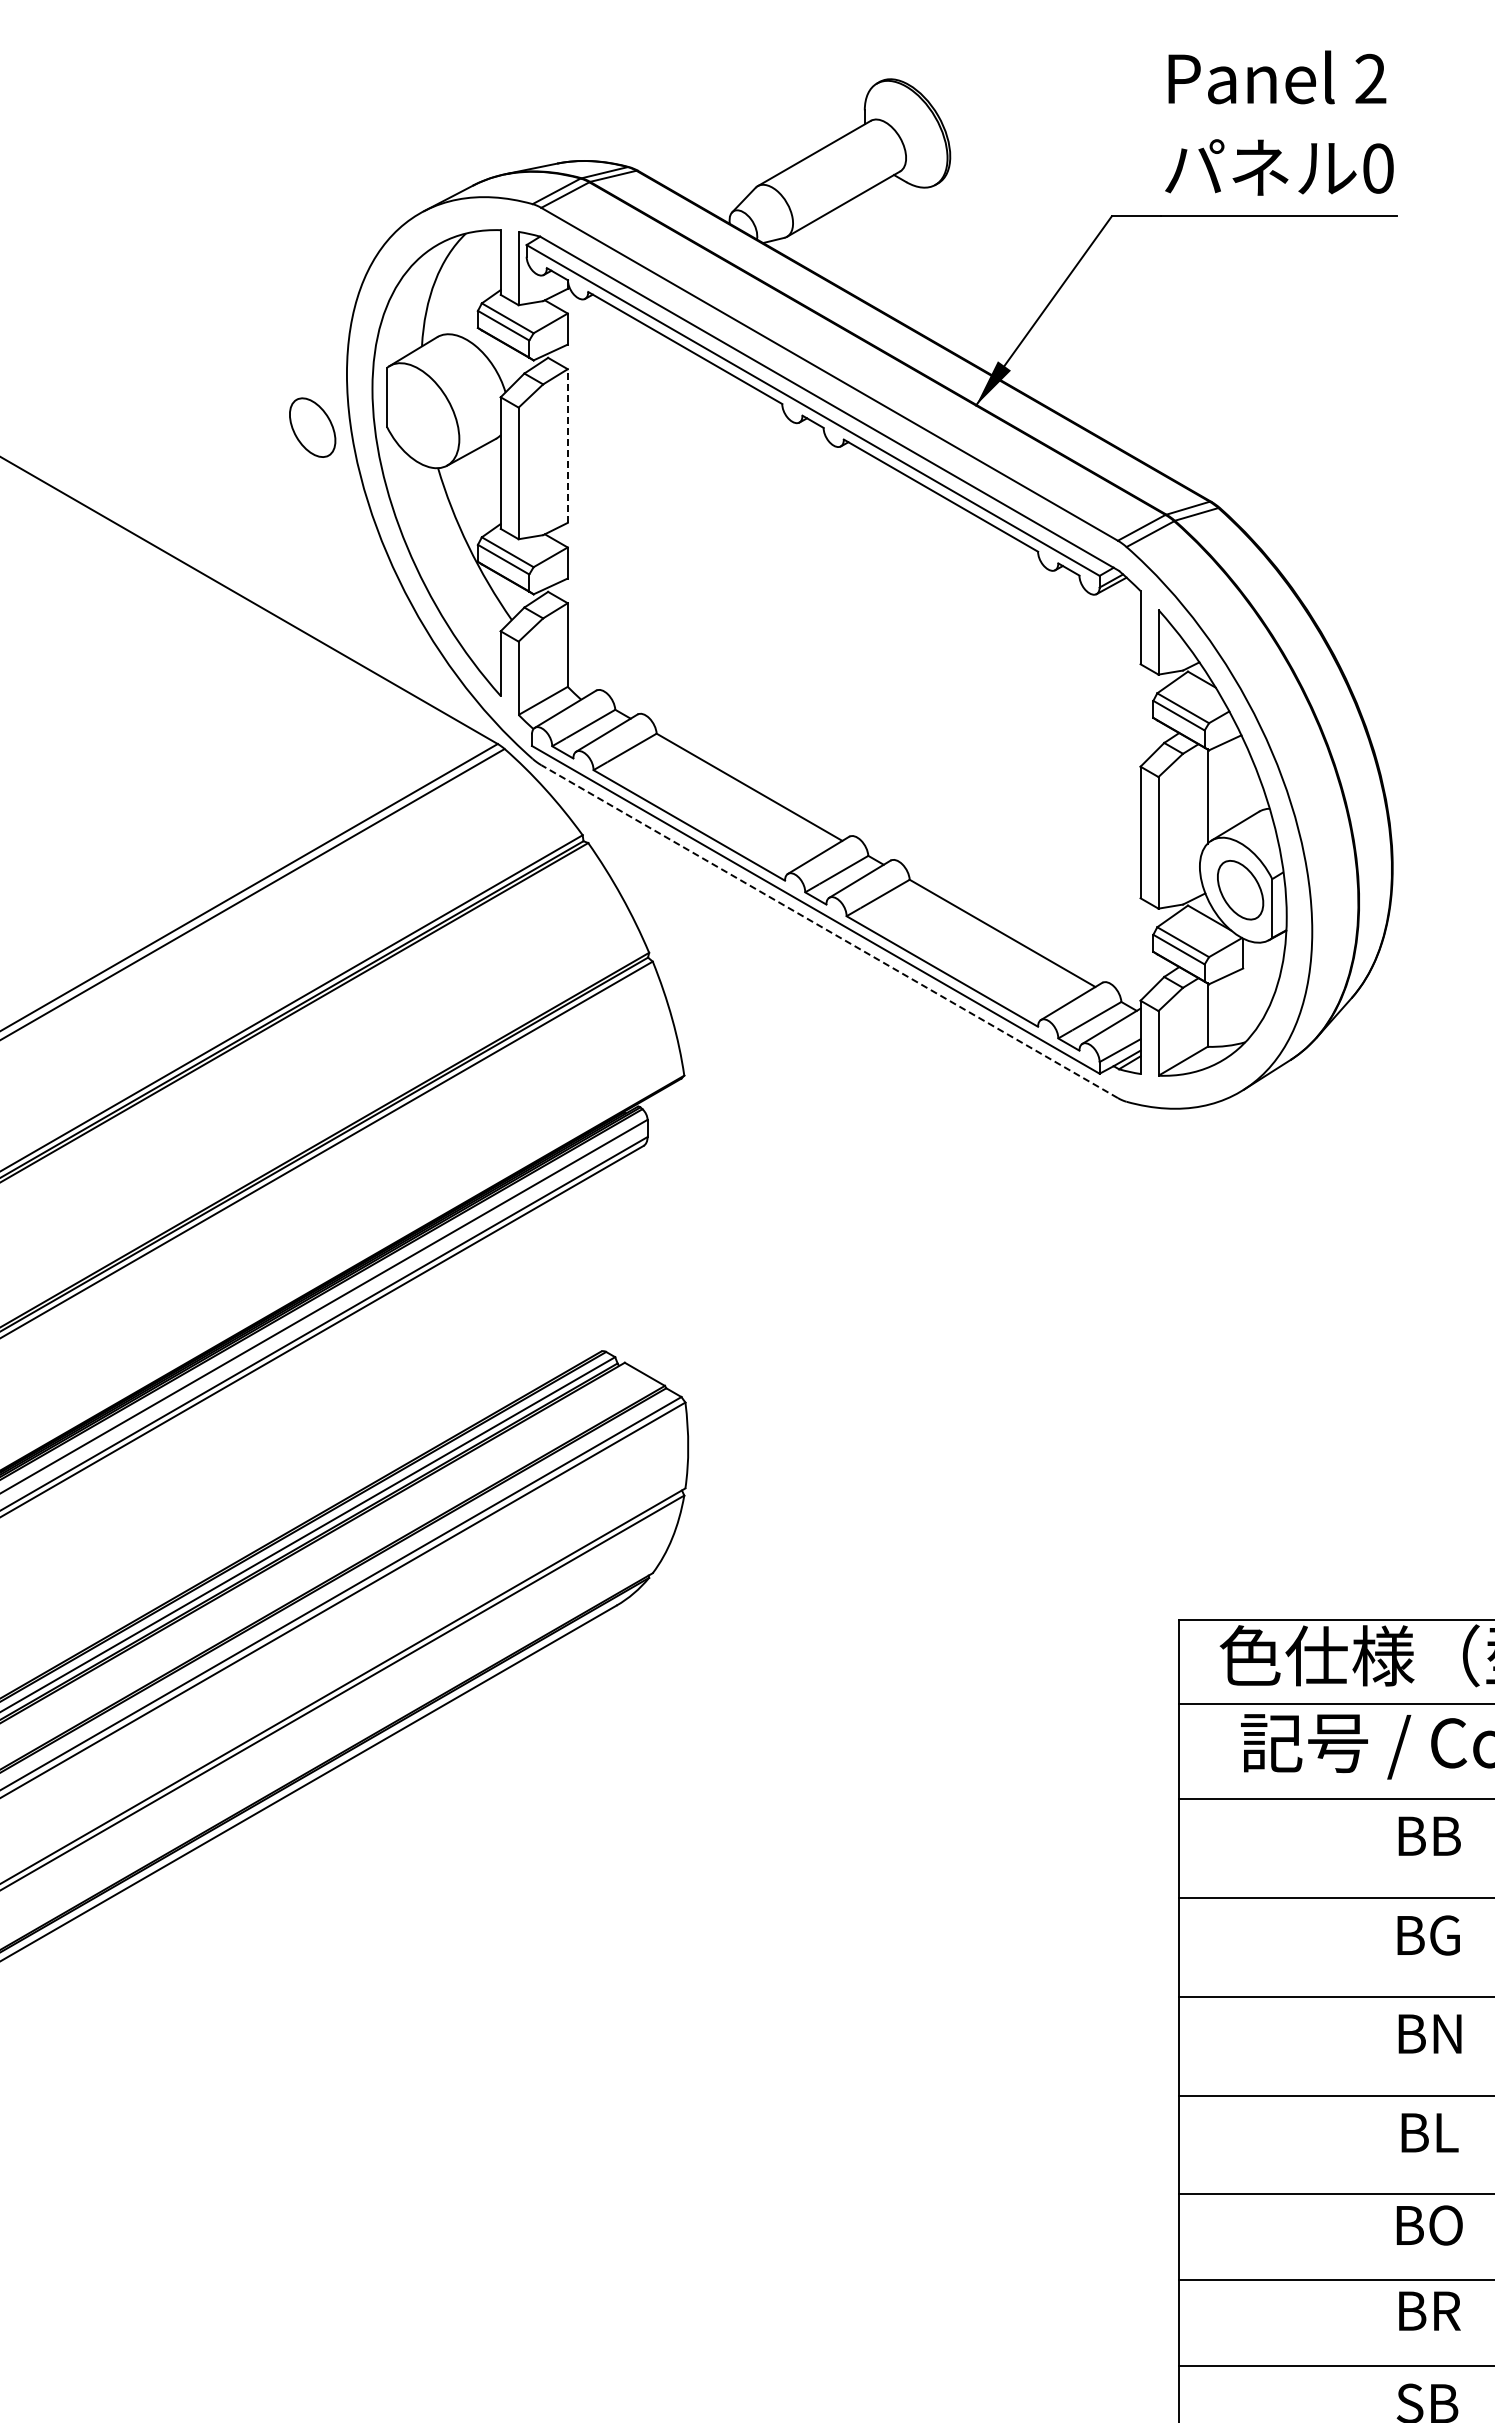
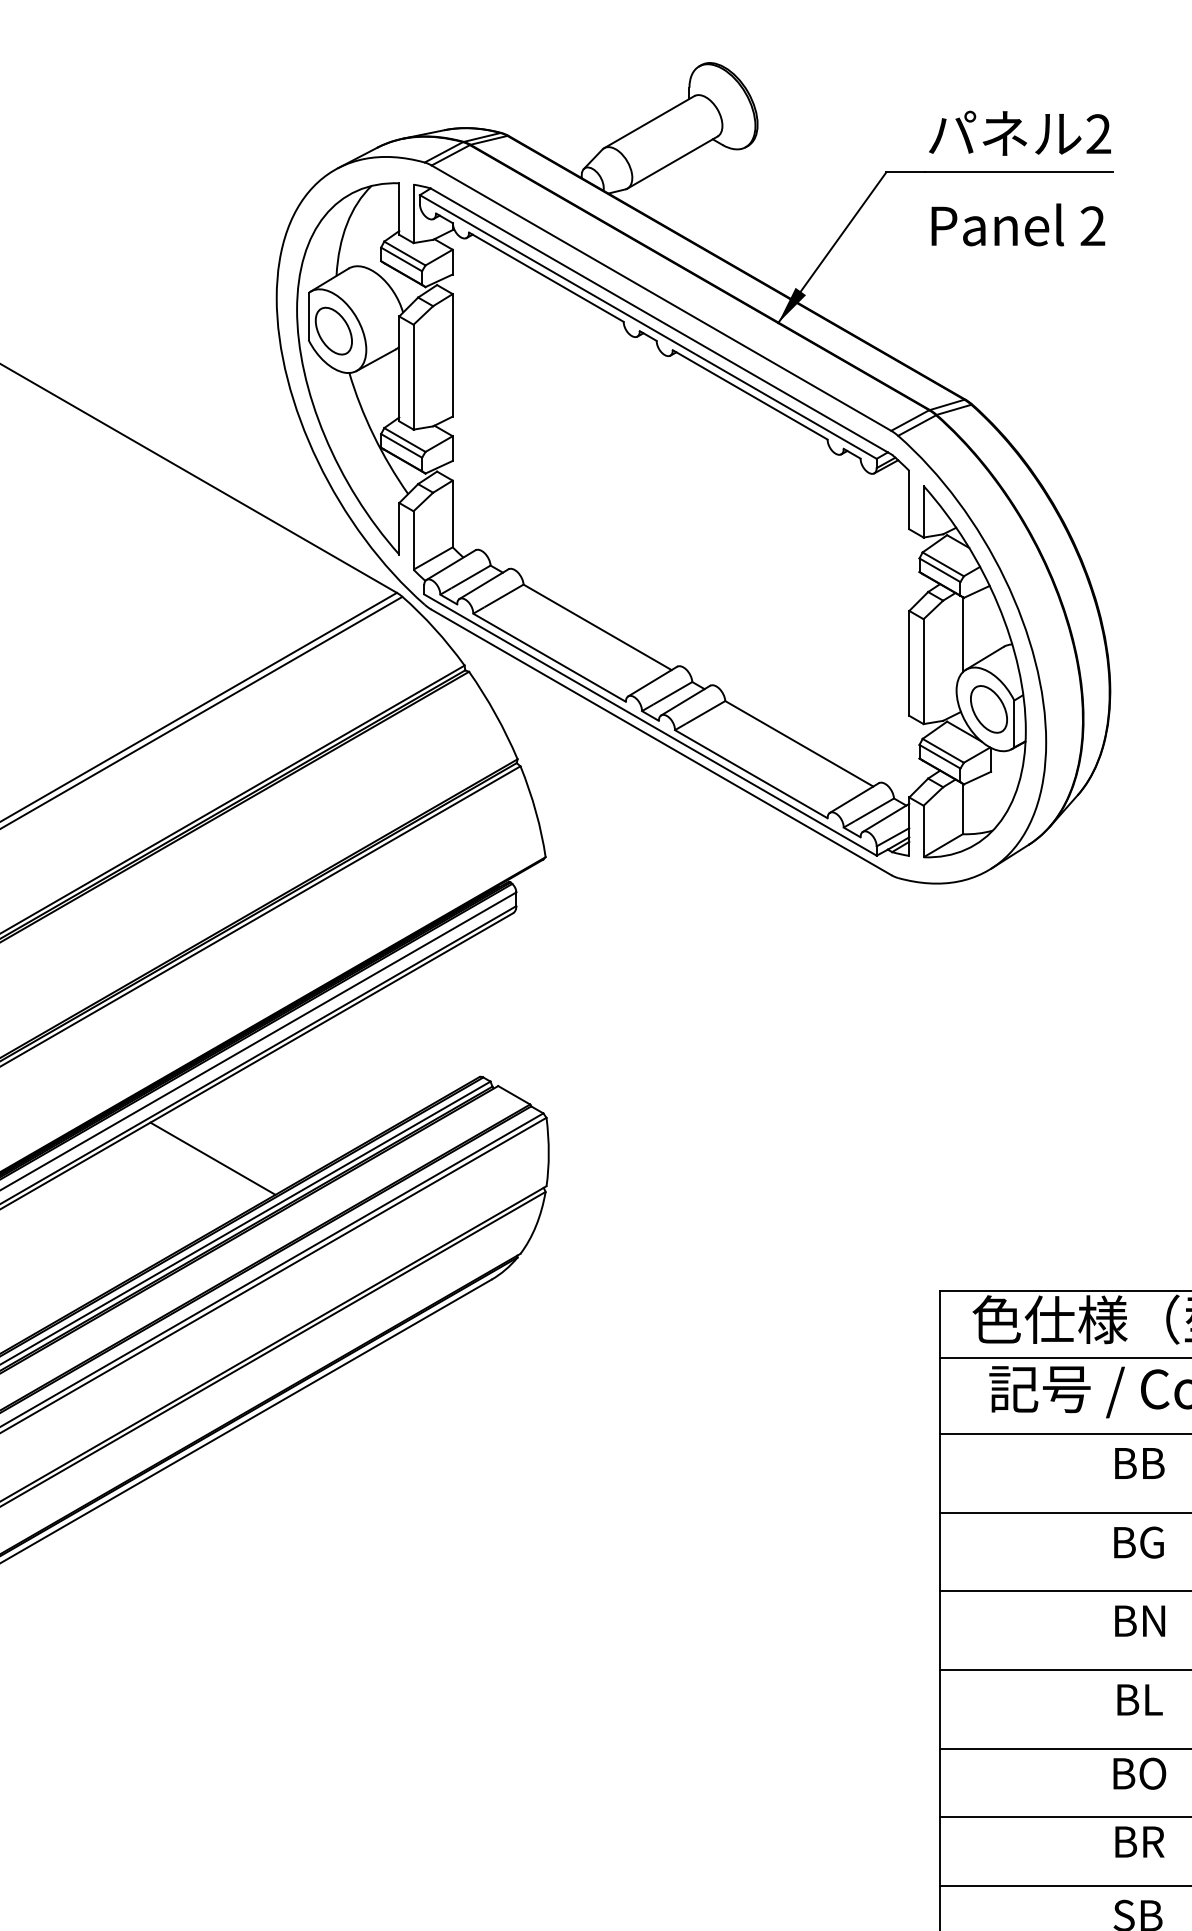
text: (1277, 77) -> (1018, 224), moved
text: (1378, 168) -> (1098, 134), 0 -> 2
part: (312, 427) -> (333, 331), moved
line: (567, 446) -> (452, 355), dashed -> solid
line: (829, 931) -> (661, 742), dashed -> solid
line: (266, 1453) -> (212, 1158), added

